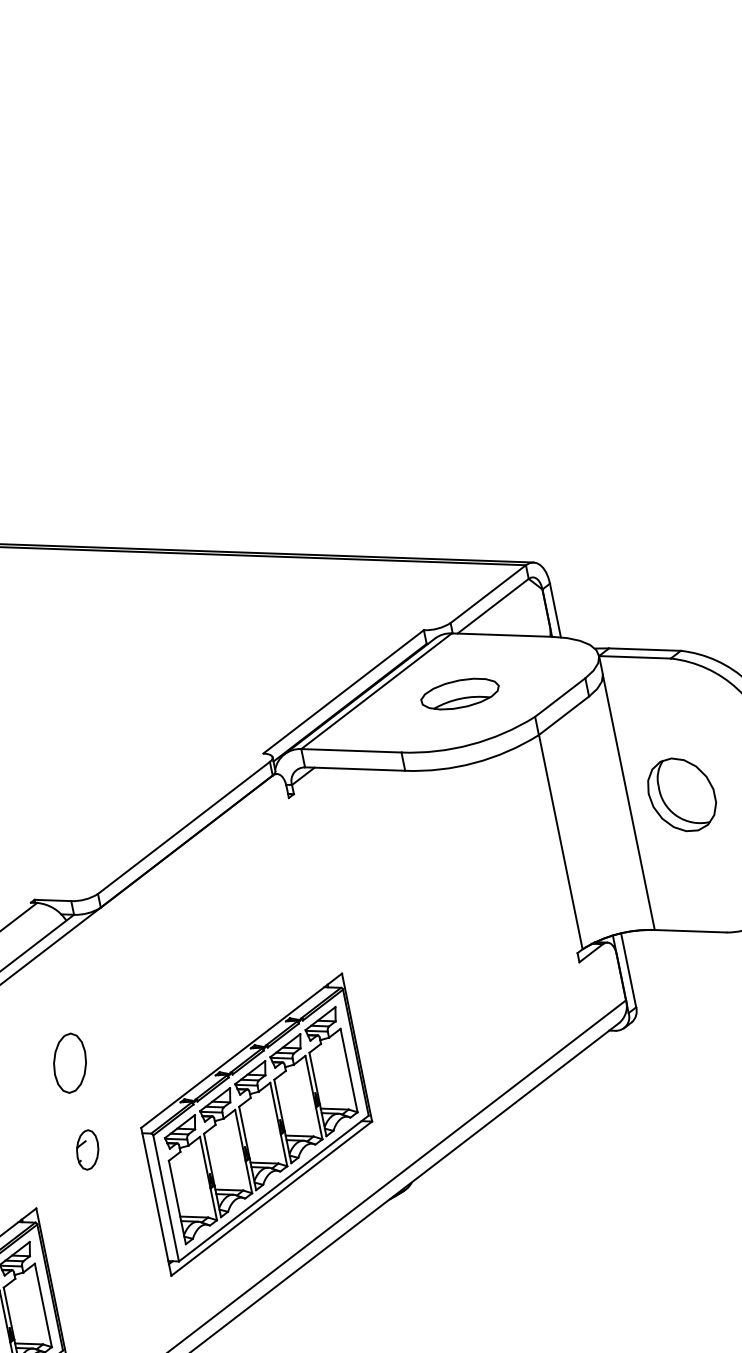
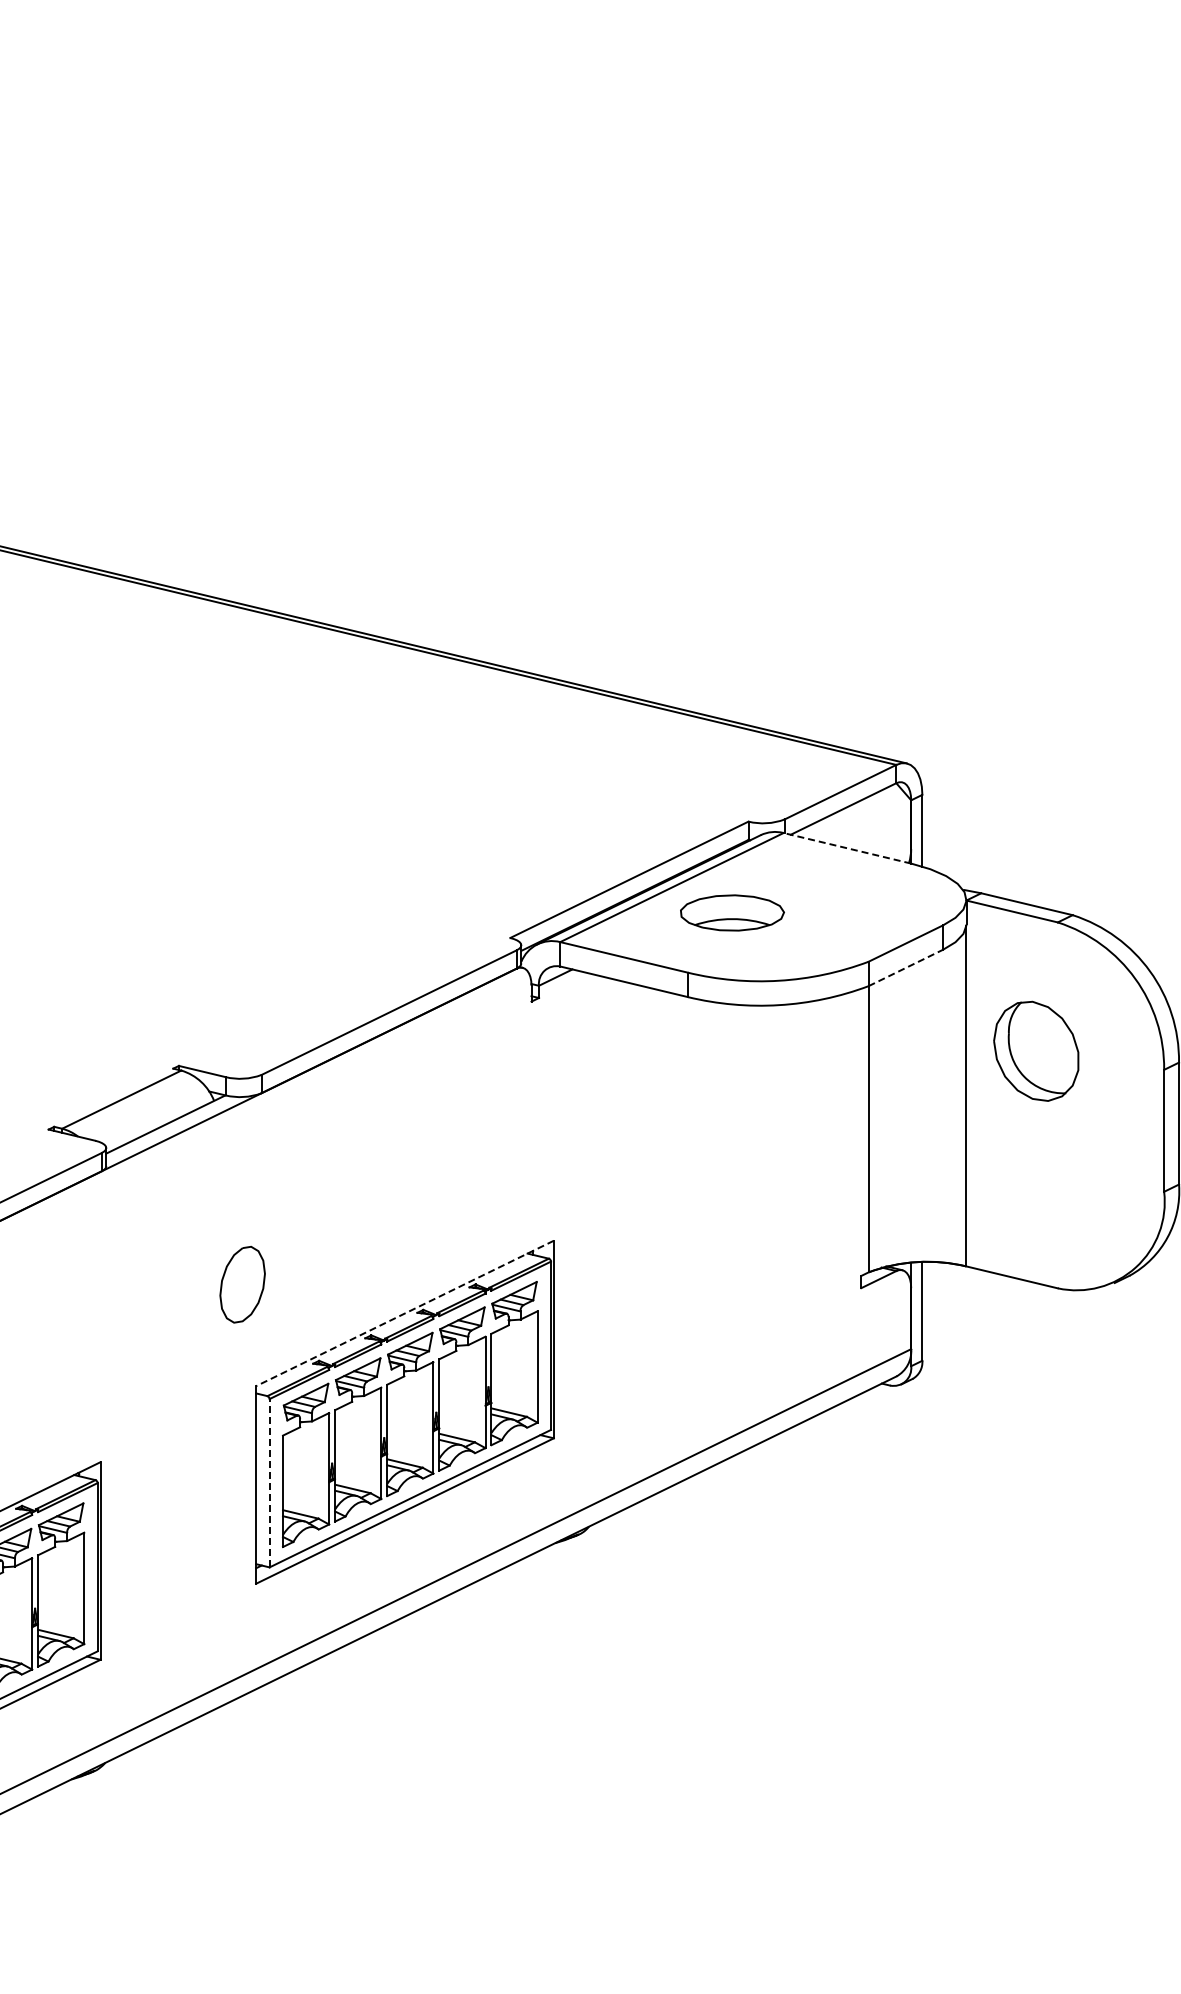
line: (502, 635) -> (847, 848), solid -> dashed
part: (460, 693) -> (732, 912), moved
line: (564, 715) -> (906, 967), solid -> dashed
part: (681, 794) -> (1036, 1050), moved
line: (241, 1050) -> (404, 1313), solid -> dashed
part: (69, 1063) -> (242, 1284), moved
part: (87, 1149) -> (181, 1400), removed
line: (165, 1197) -> (269, 1482), solid -> dashed

